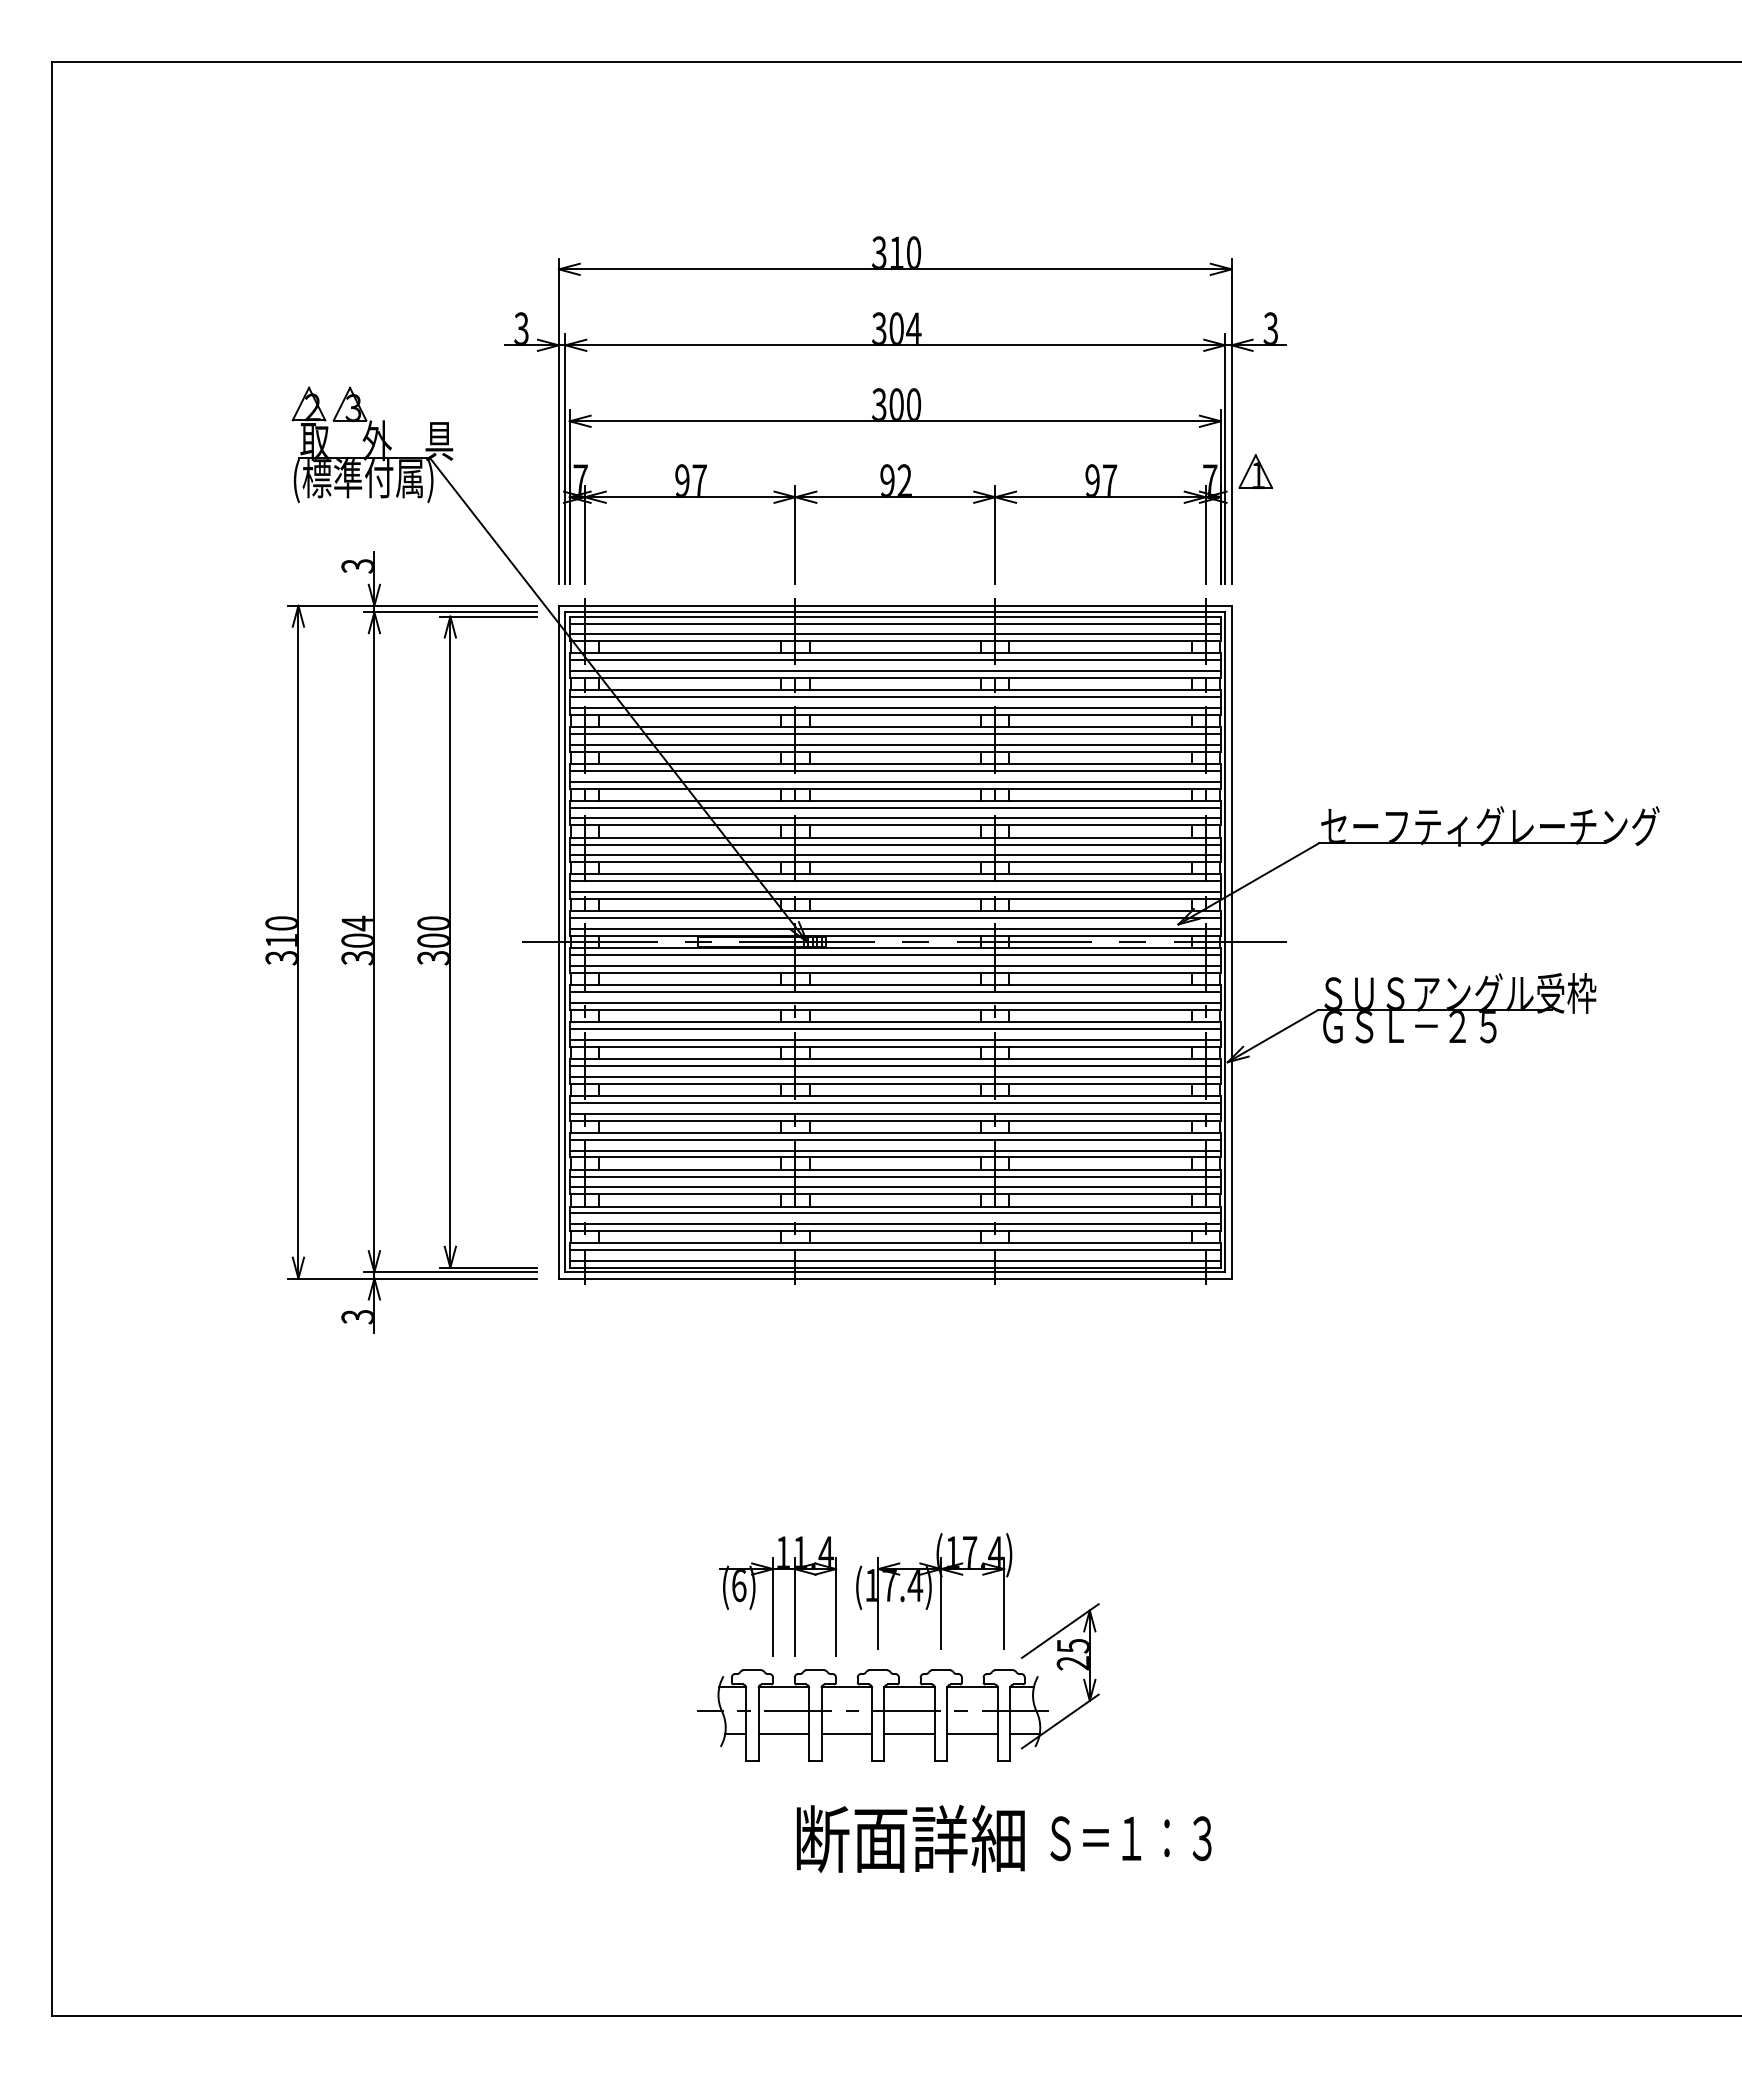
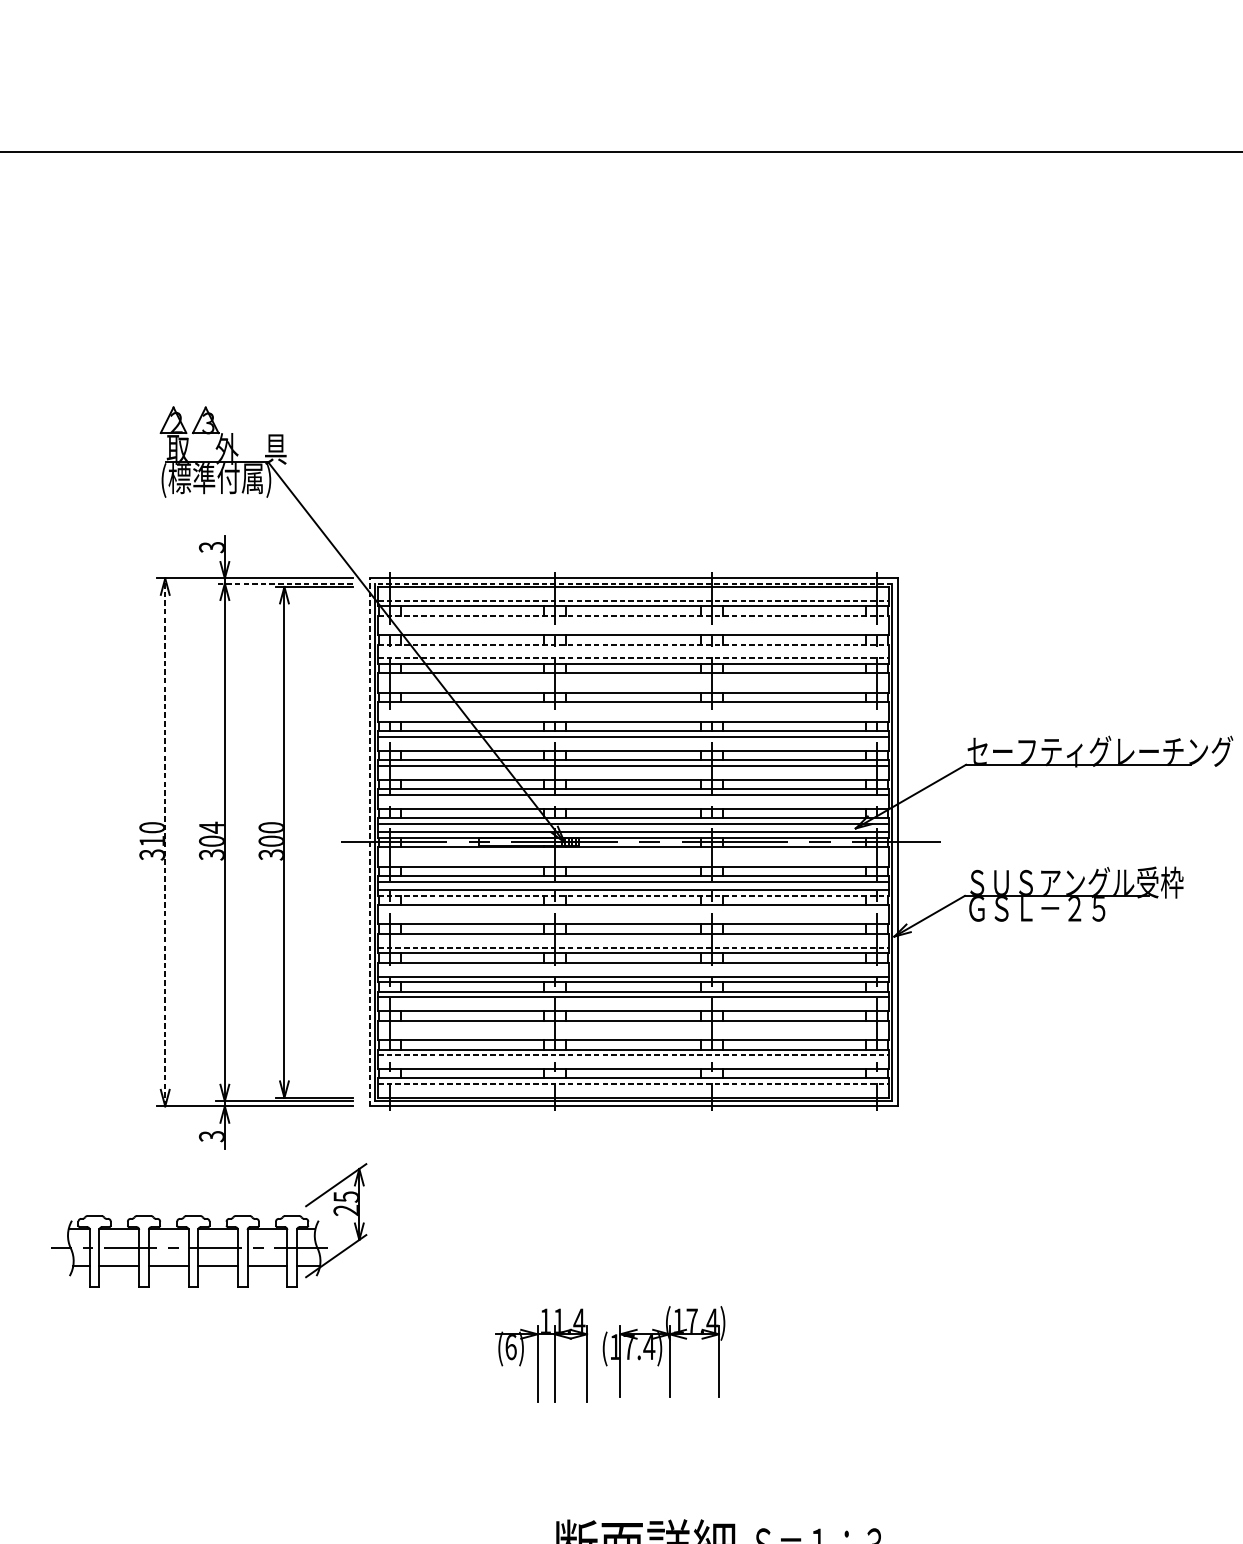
part: (895, 410) -> (633, 425), removed
line: (450, 612) -> (284, 583), solid -> dashed
line: (895, 612) -> (633, 583), solid -> dashed
line: (894, 623) -> (632, 592), removed
line: (895, 634) -> (633, 601), solid -> dashed
line: (895, 653) -> (633, 615), solid -> dashed
line: (894, 660) -> (632, 621), removed
line: (894, 670) -> (632, 629), removed
line: (895, 689) -> (633, 644), solid -> dashed
line: (894, 696) -> (632, 649), removed
line: (895, 707) -> (633, 658), solid -> dashed
line: (894, 733) -> (632, 678), removed
line: (894, 744) -> (632, 687), removed
line: (894, 770) -> (632, 707), removed
line: (894, 781) -> (632, 716), removed
line: (894, 818) -> (632, 745), removed
line: (894, 855) -> (632, 774), removed
line: (894, 892) -> (632, 803), removed
line: (298, 941) -> (165, 841), solid -> dashed
line: (558, 941) -> (369, 841), solid -> dashed
line: (894, 955) -> (632, 852), removed
line: (894, 966) -> (632, 861), removed
line: (895, 1009) -> (633, 895), solid -> dashed
line: (894, 1028) -> (632, 910), removed
line: (894, 1039) -> (632, 918), removed
line: (894, 1065) -> (632, 939), removed
line: (895, 1076) -> (633, 947), solid -> dashed
line: (894, 1102) -> (632, 968), removed
line: (894, 1150) -> (632, 1005), removed
line: (894, 1176) -> (632, 1026), removed
line: (894, 1187) -> (632, 1034), removed
line: (895, 1213) -> (633, 1055), solid -> dashed
line: (894, 1224) -> (632, 1063), removed
line: (895, 1249) -> (633, 1083), solid -> dashed
line: (894, 1260) -> (632, 1092), removed
part: (898, 1682) -> (209, 1225), moved

